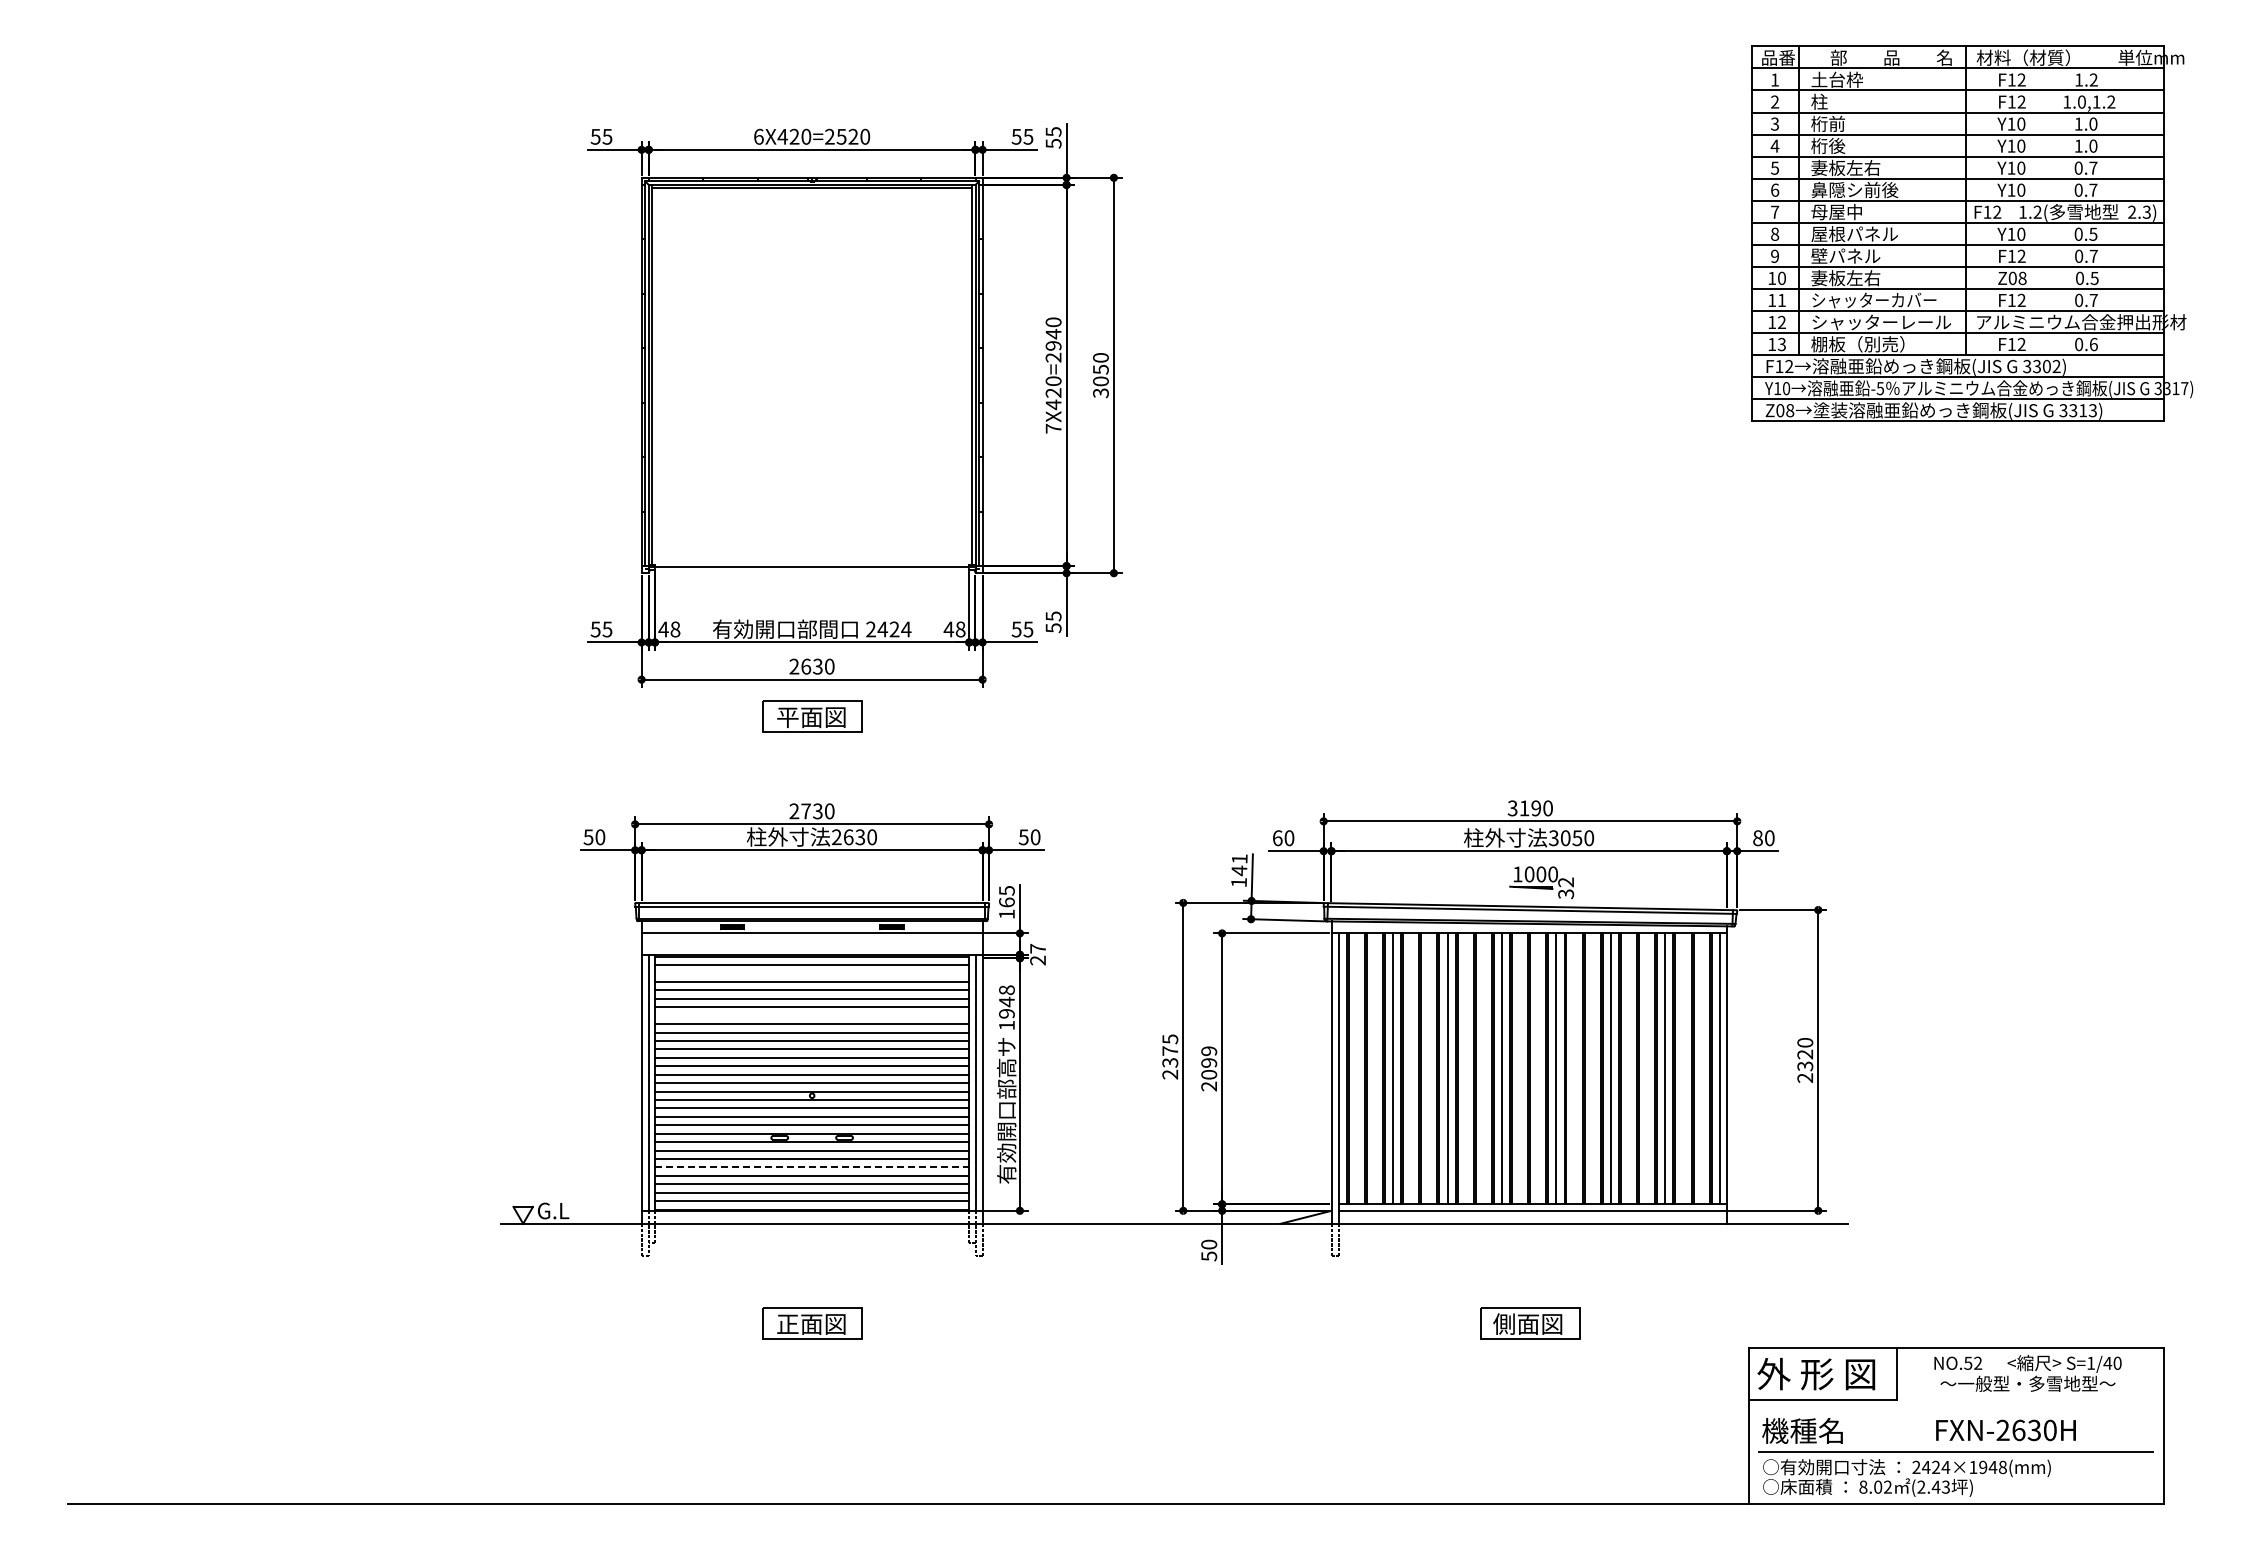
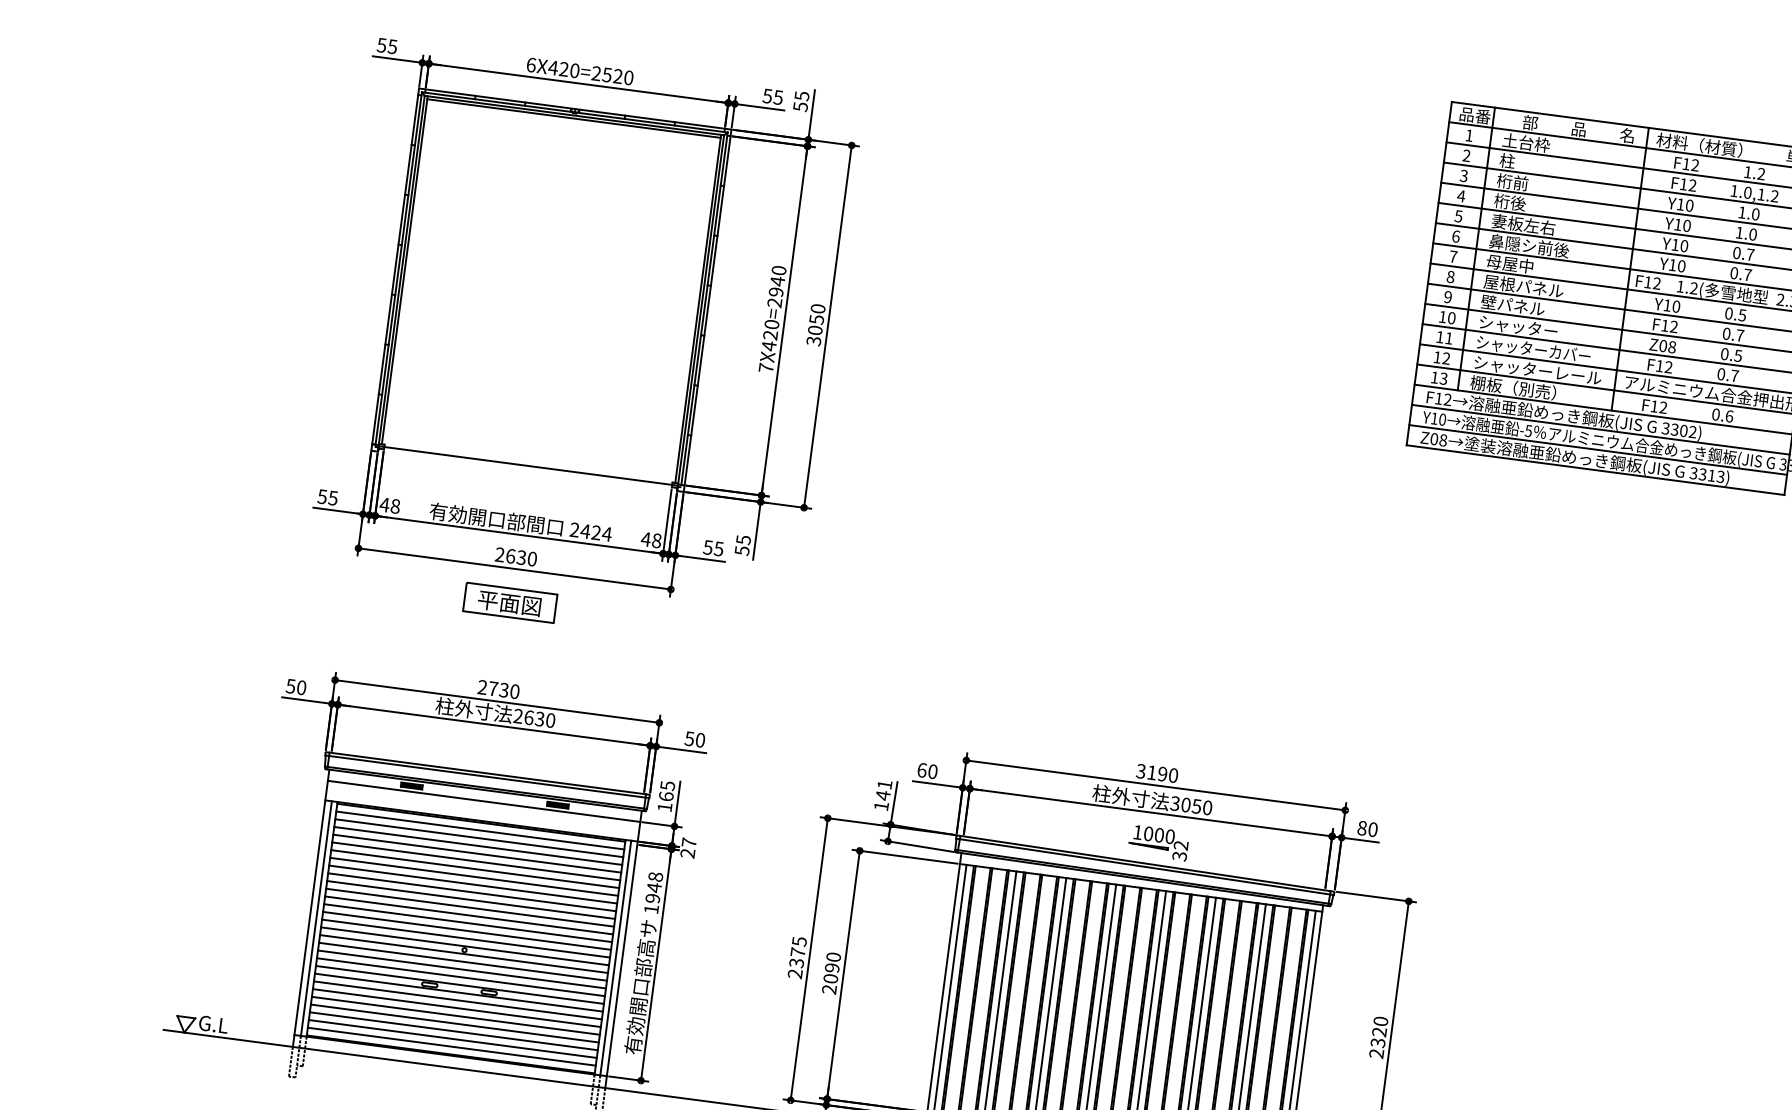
text: (1854, 278) -> (1518, 327), 妻板左右 -> シャッター
line: (812, 973) -> (479, 838), added
line: (812, 1015) -> (474, 876), added
text: (1209, 1051) -> (833, 957), 2099 -> 2090
line: (812, 1167) -> (456, 1015), dashed -> solid

